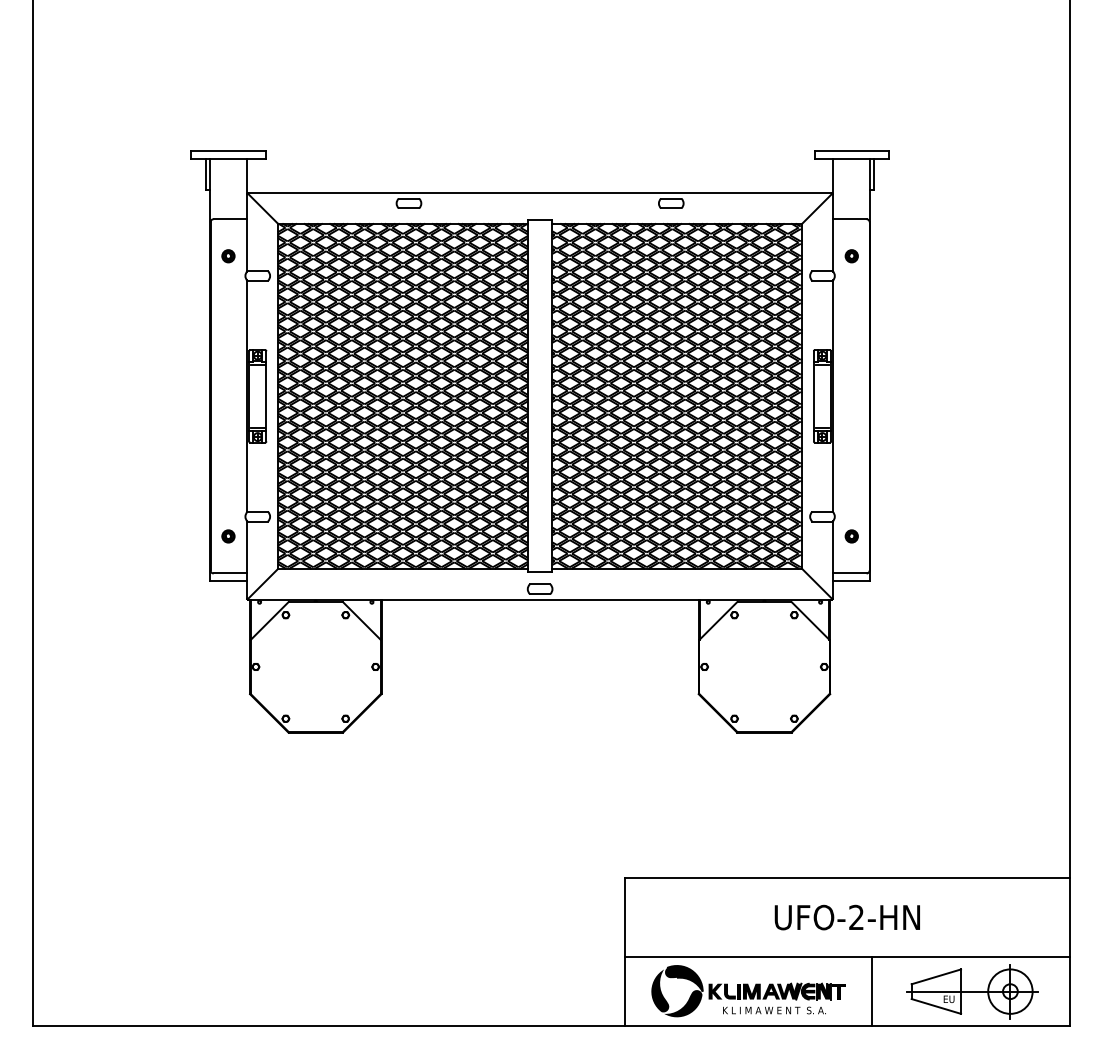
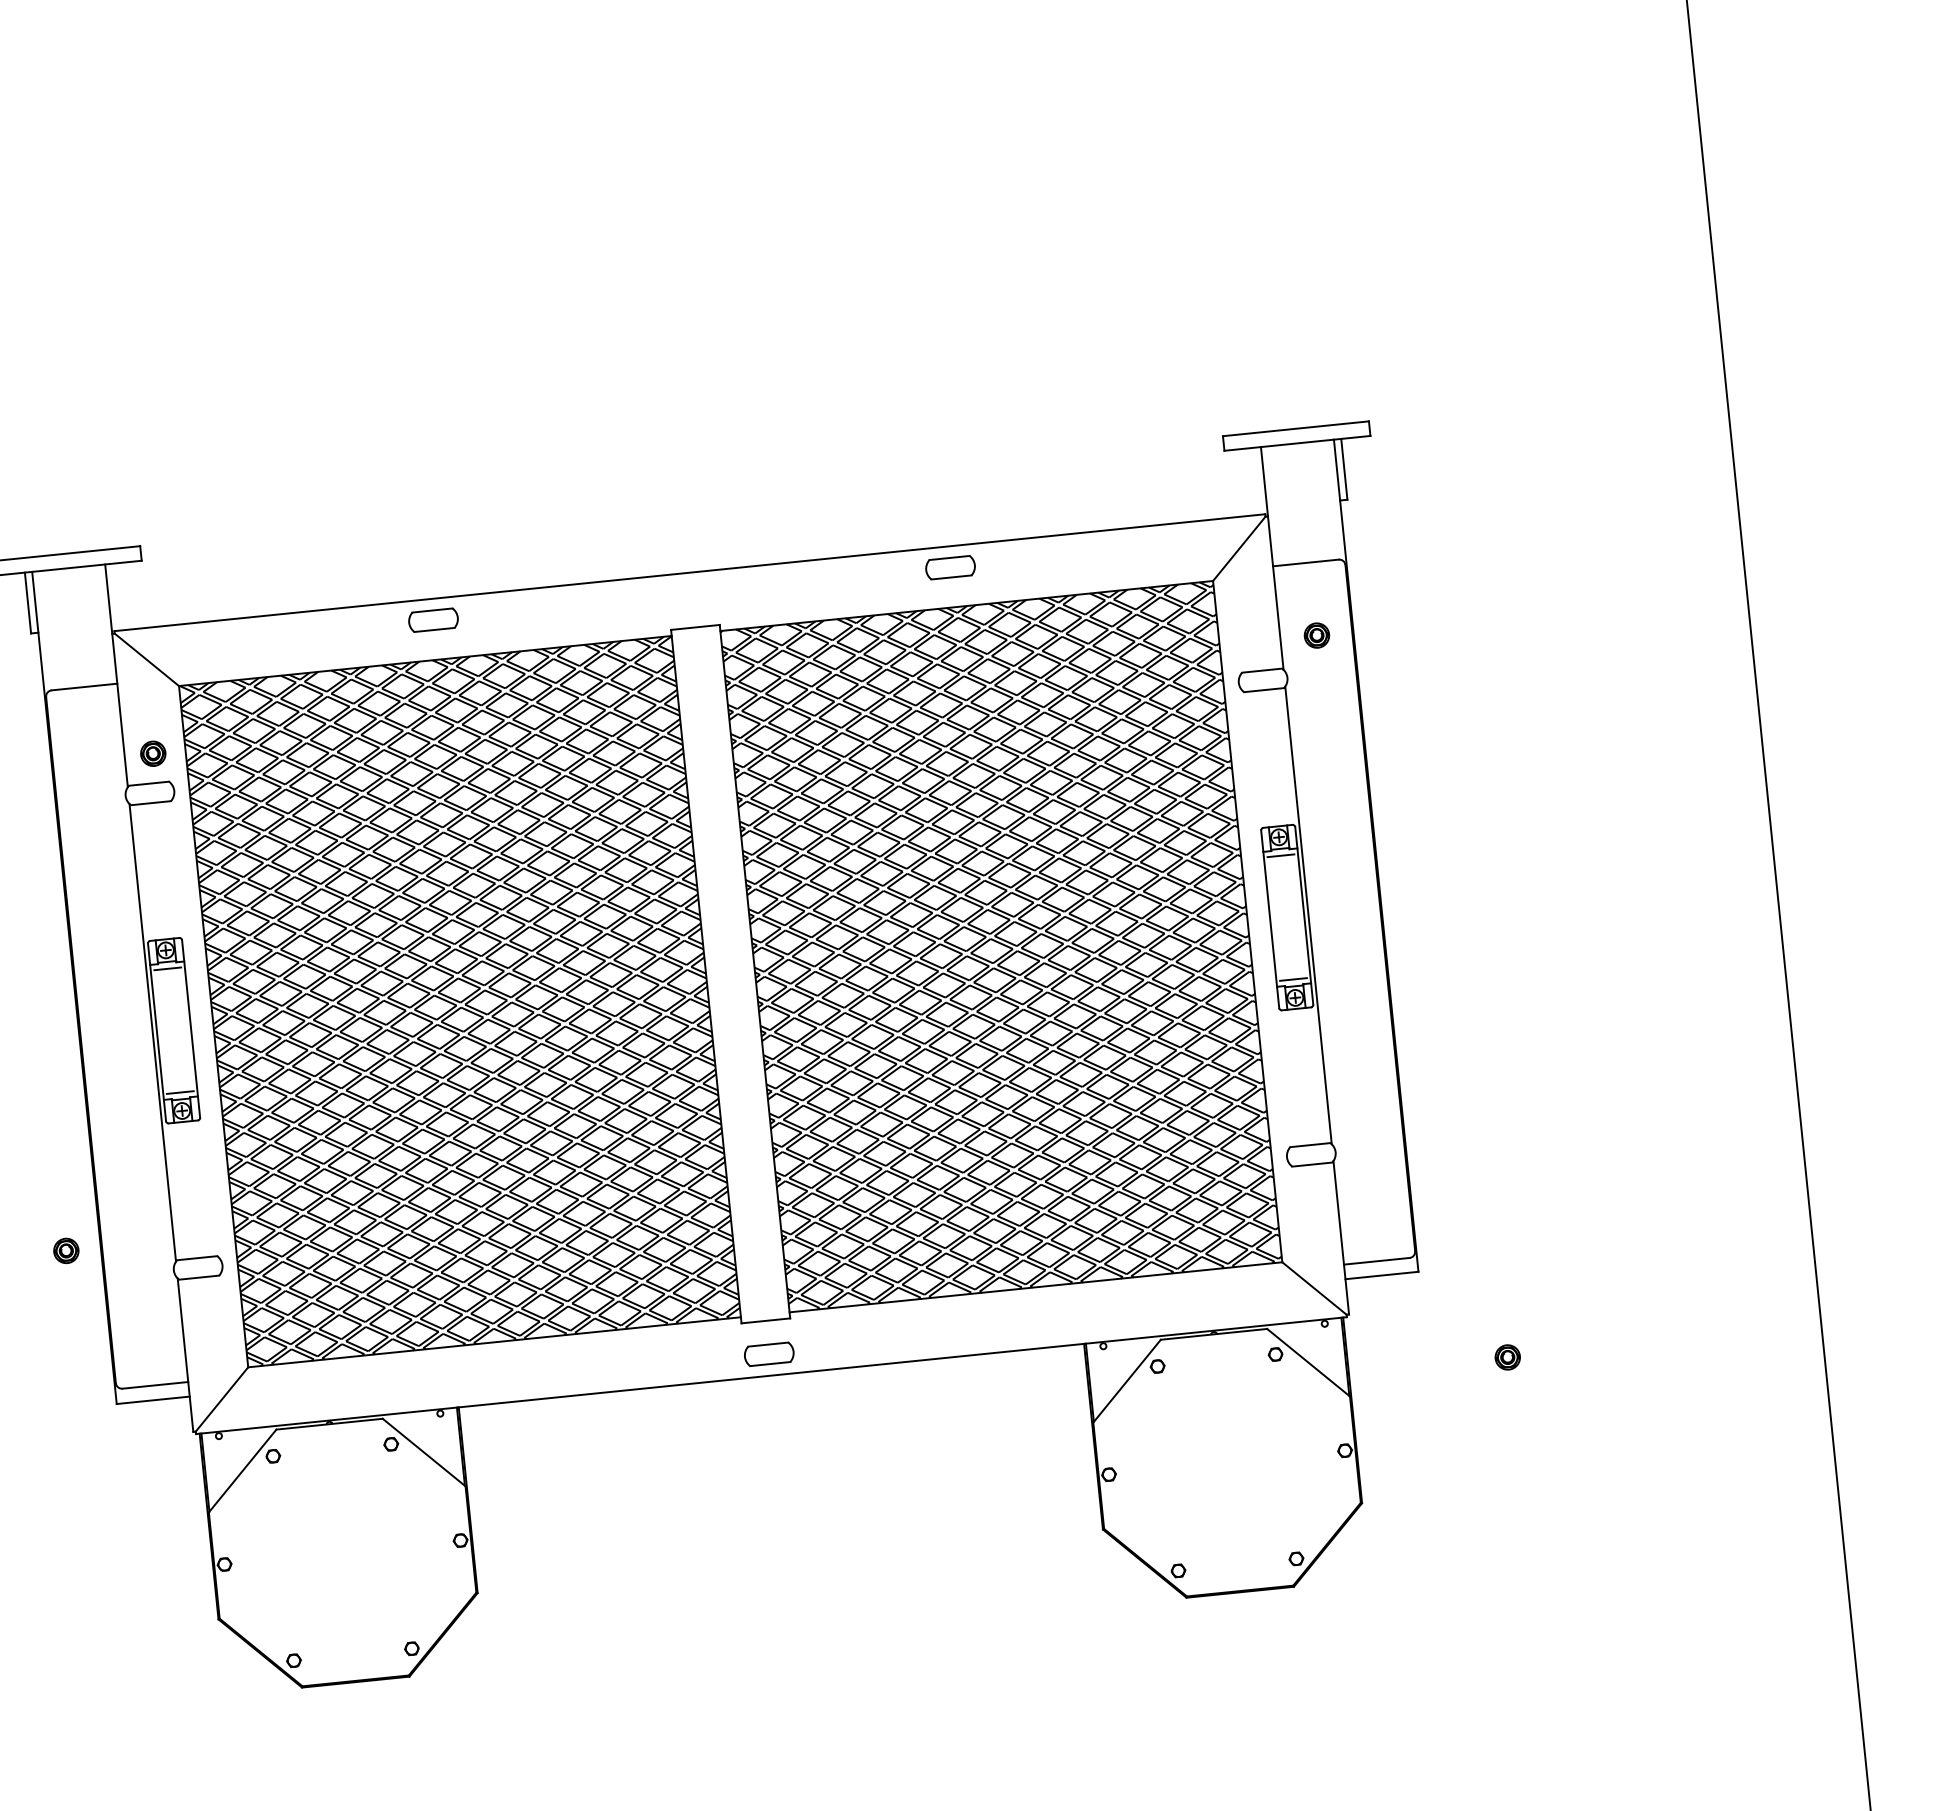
part: (228, 256) -> (153, 754), moved
part: (228, 536) -> (66, 1251), moved
part: (851, 536) -> (1507, 1357), moved

